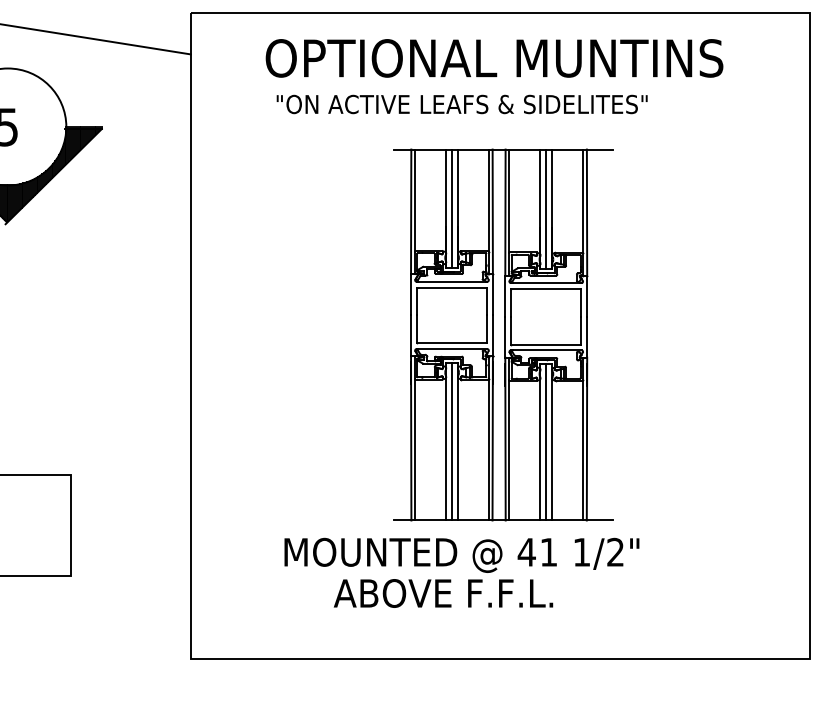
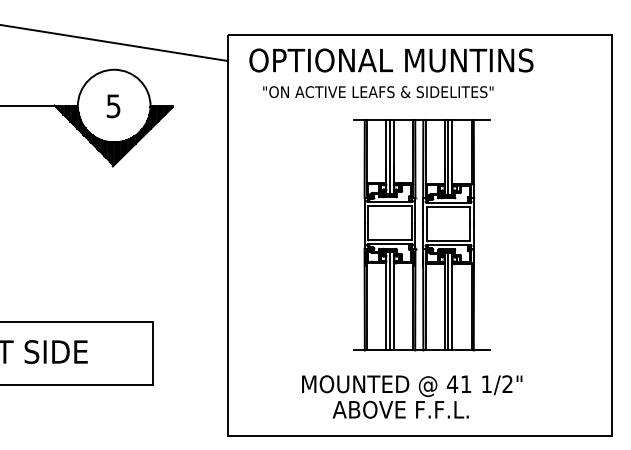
text: (494, 58) -> (391, 60), moved
text: (462, 105) -> (378, 92), moved
text: (462, 572) -> (412, 396), moved

